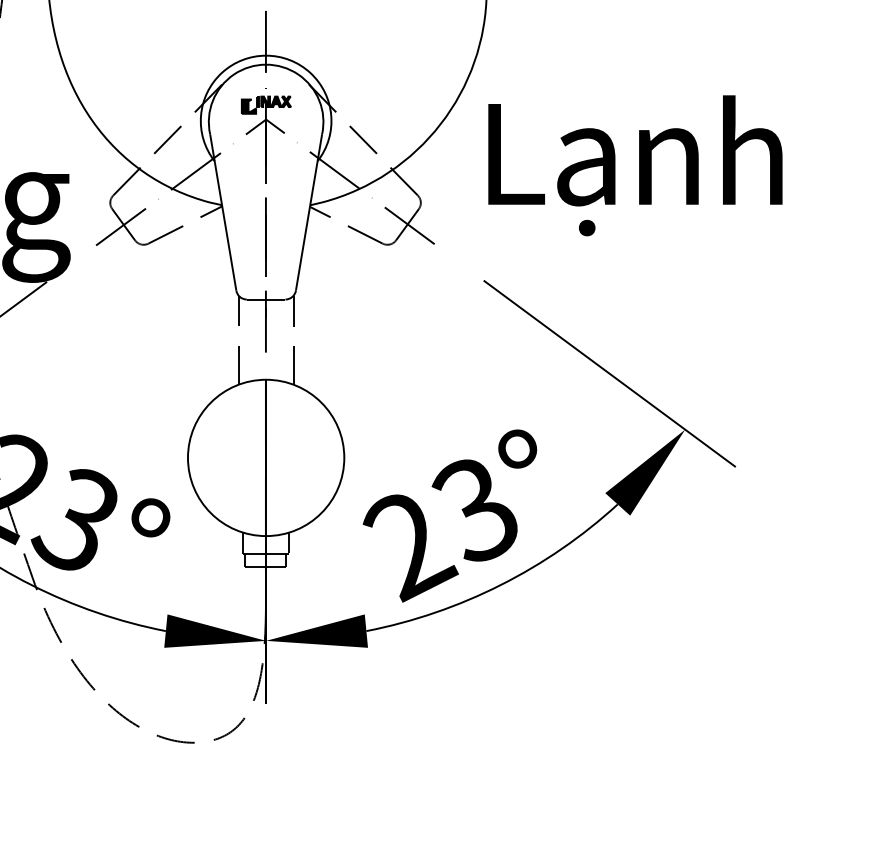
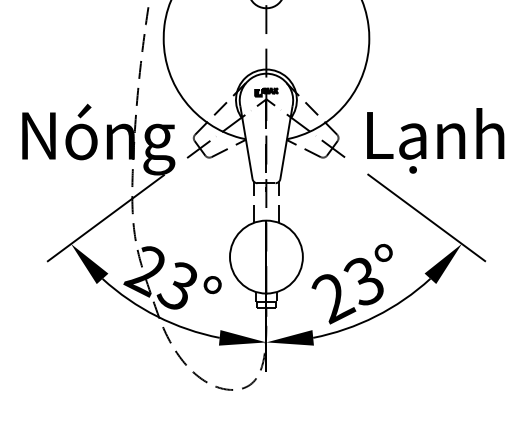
text: (635, 164) -> (435, 140), moved

